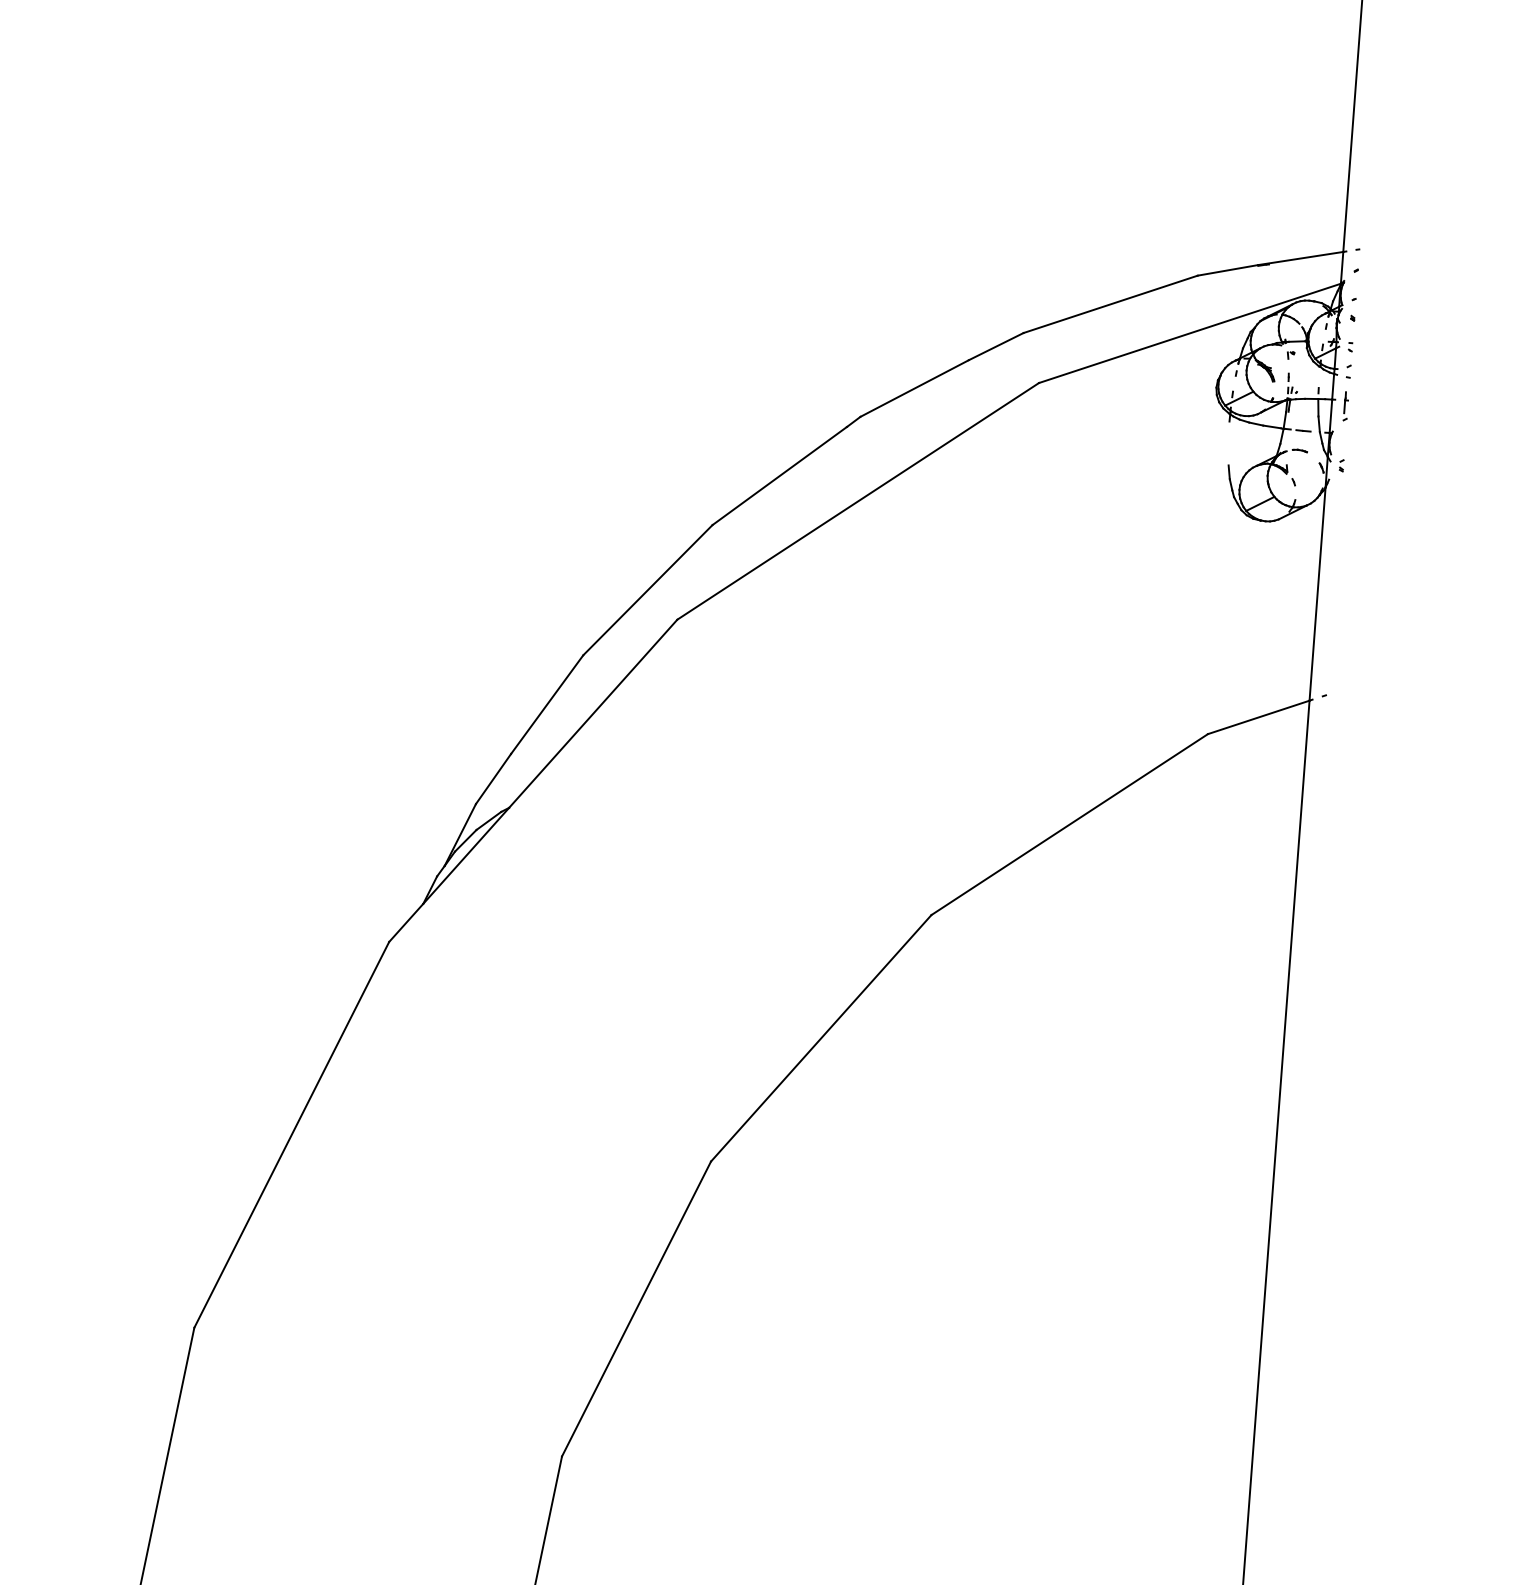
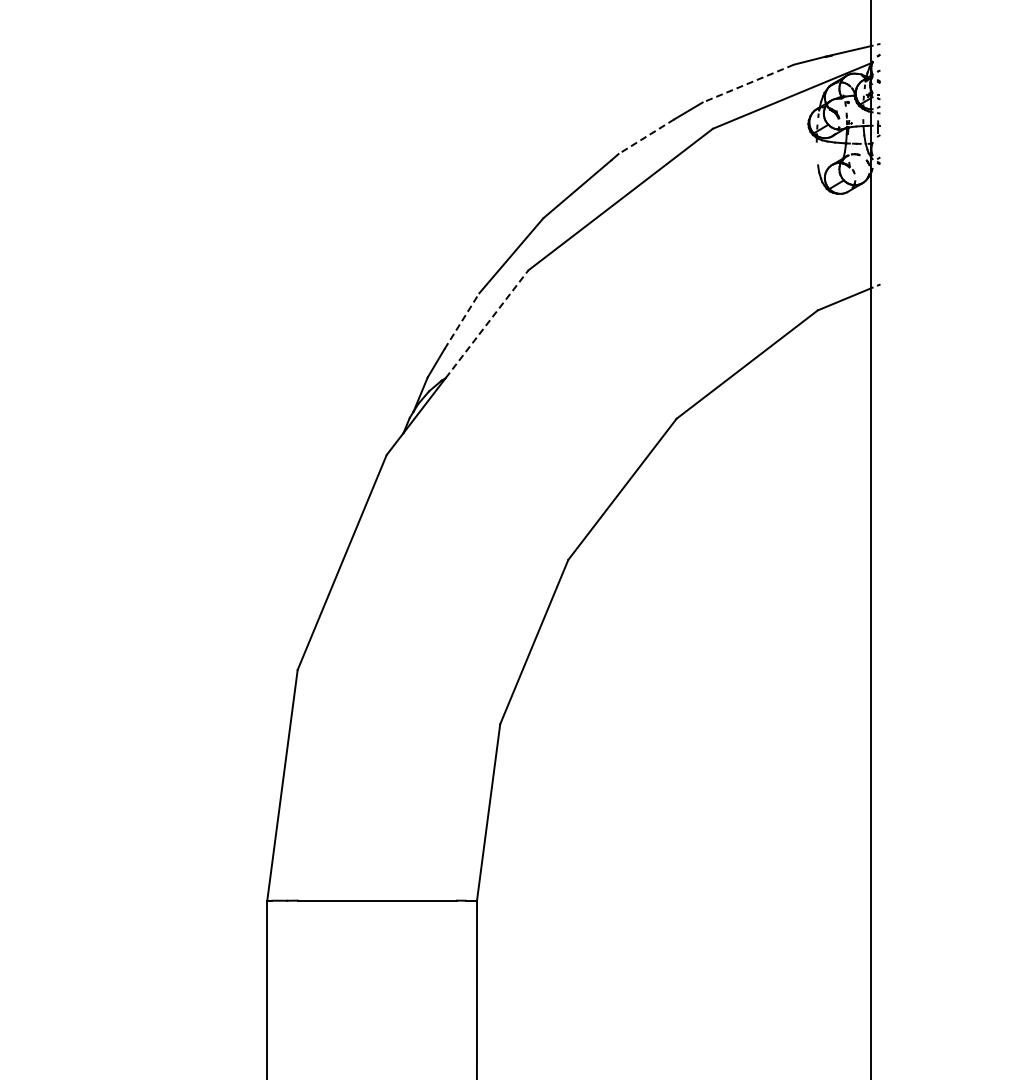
line: (1109, 303) -> (747, 83), solid -> dashed
line: (914, 388) -> (646, 136), solid -> dashed
line: (546, 705) -> (461, 321), solid -> dashed
line: (594, 714) -> (487, 324), solid -> dashed

